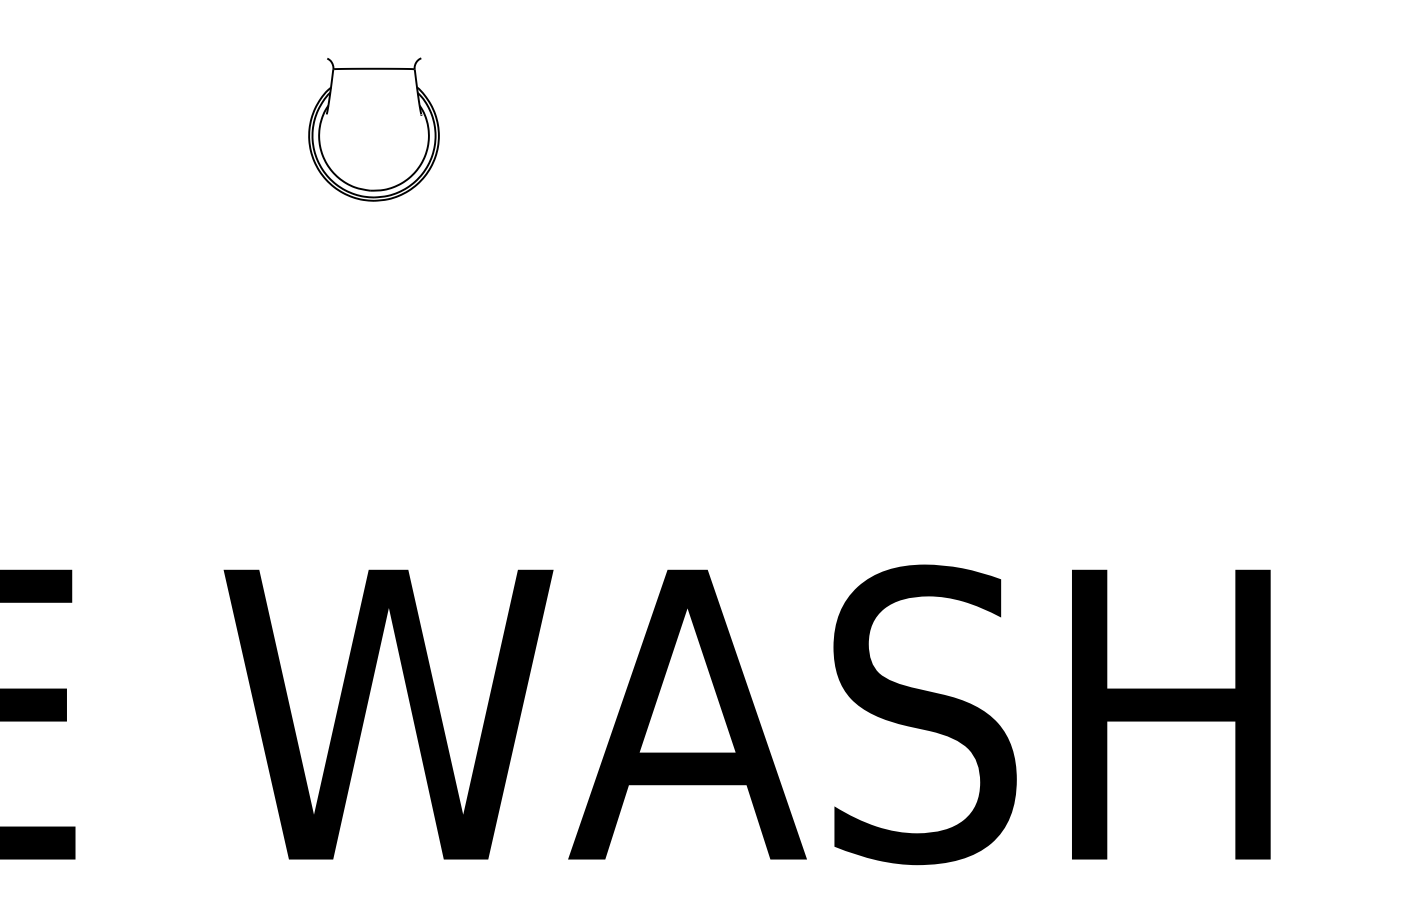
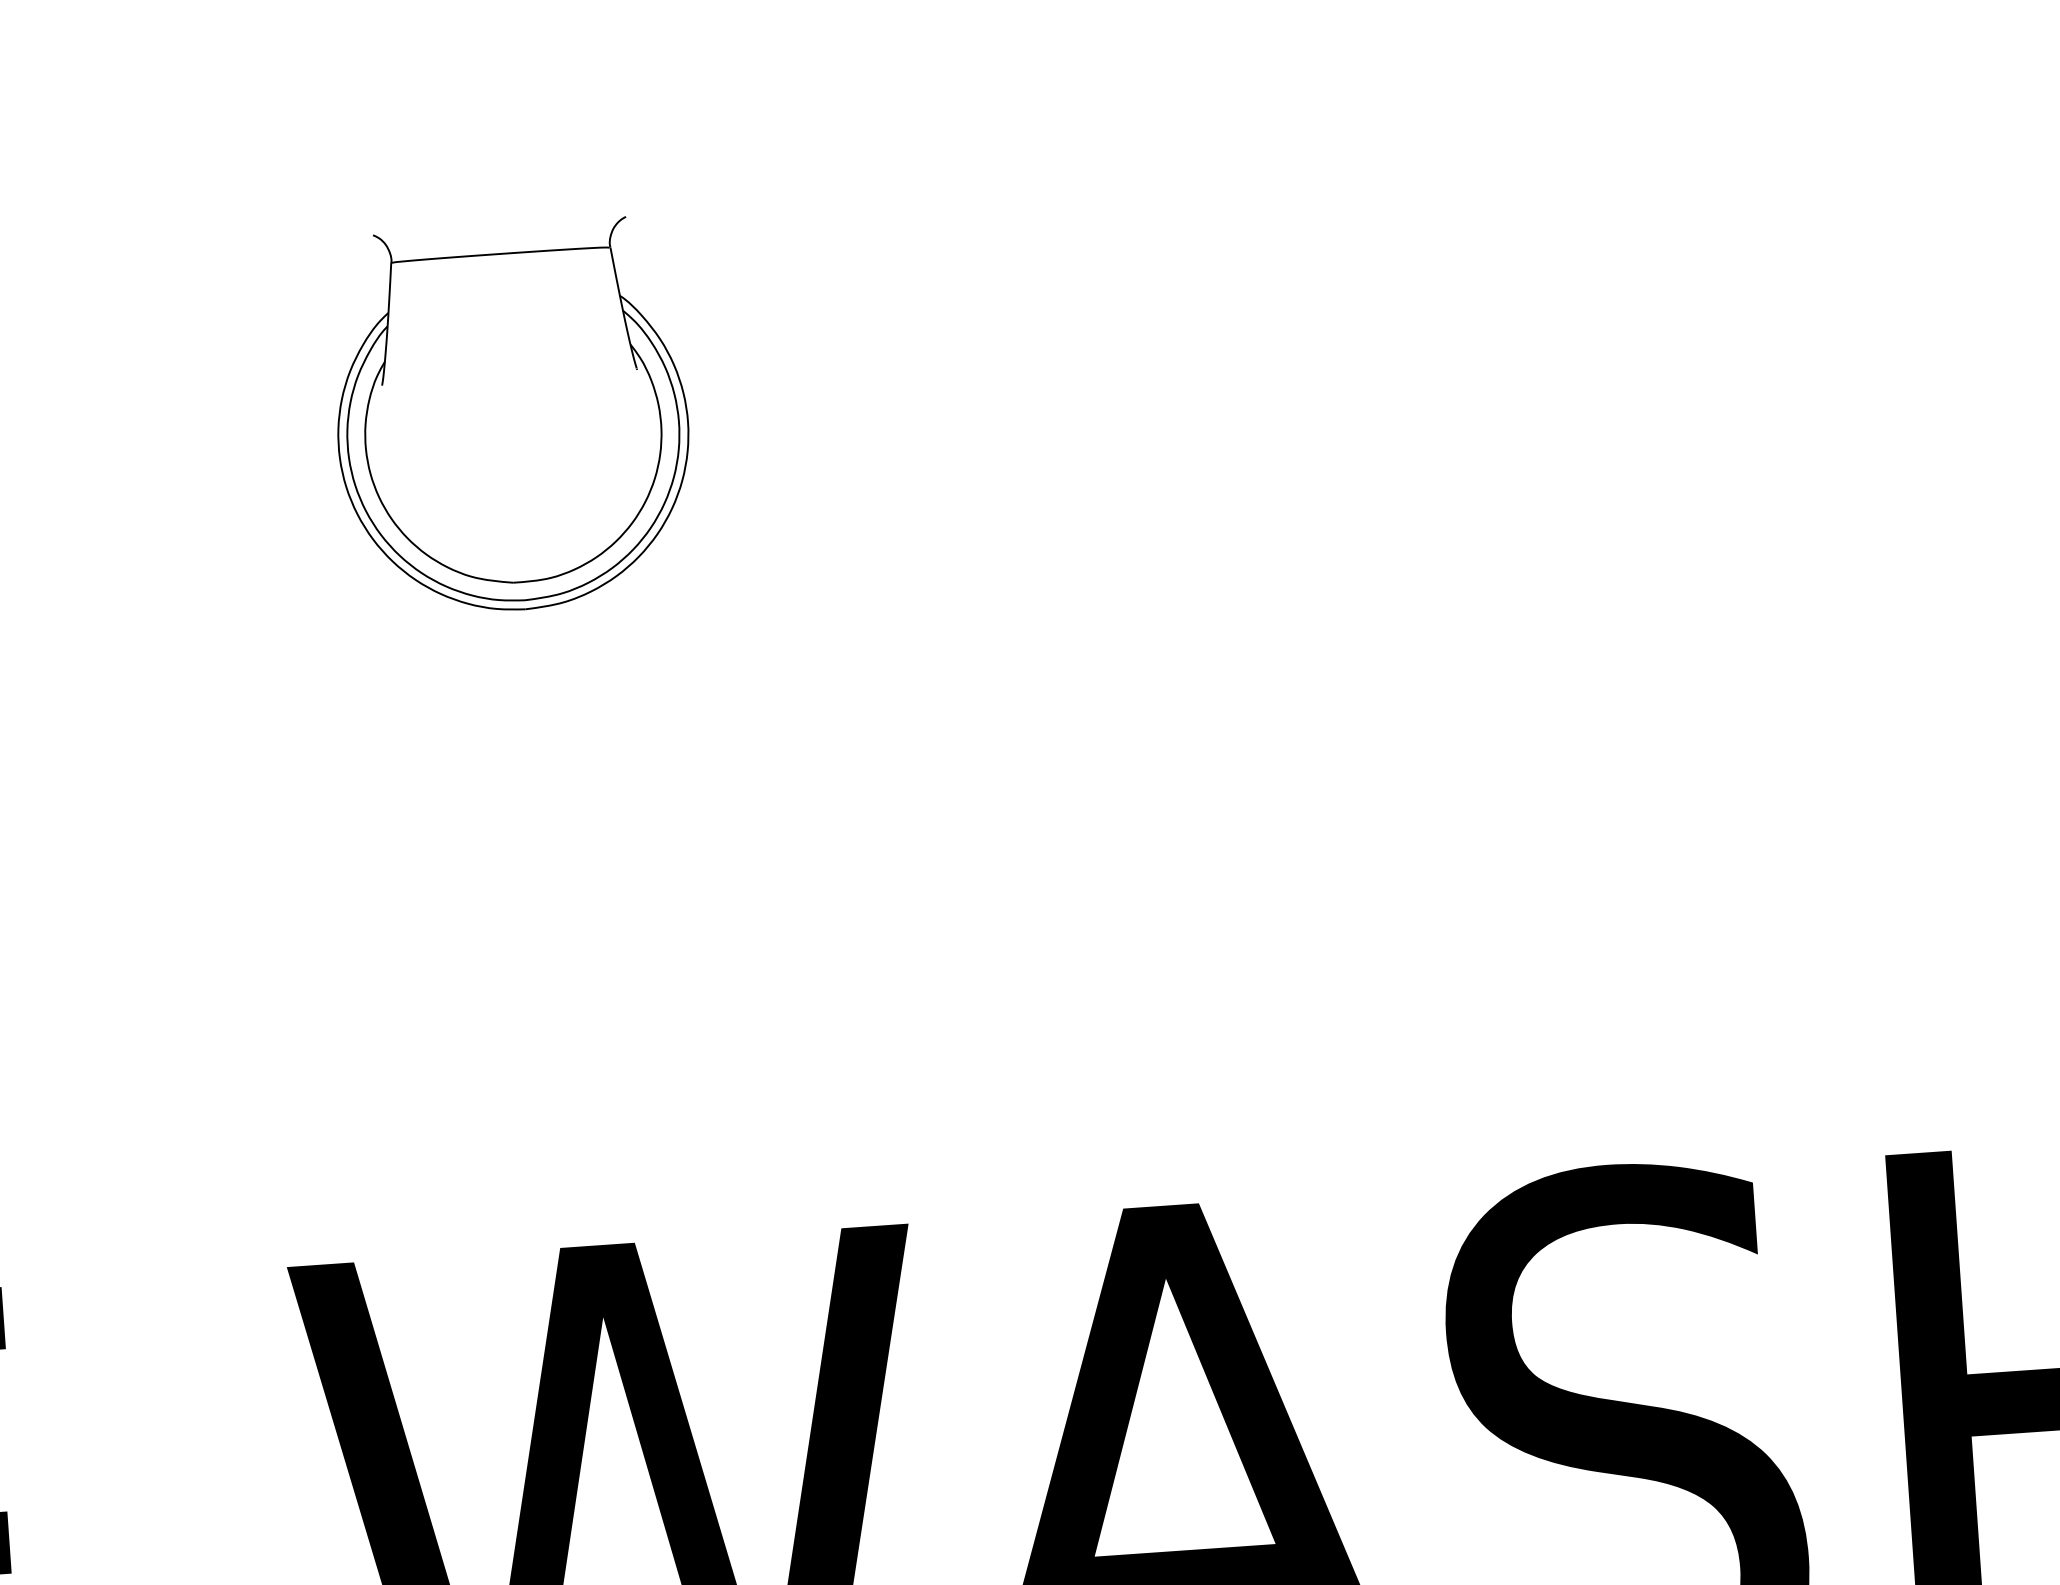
part: (373, 129) -> (511, 417), size x1.43

